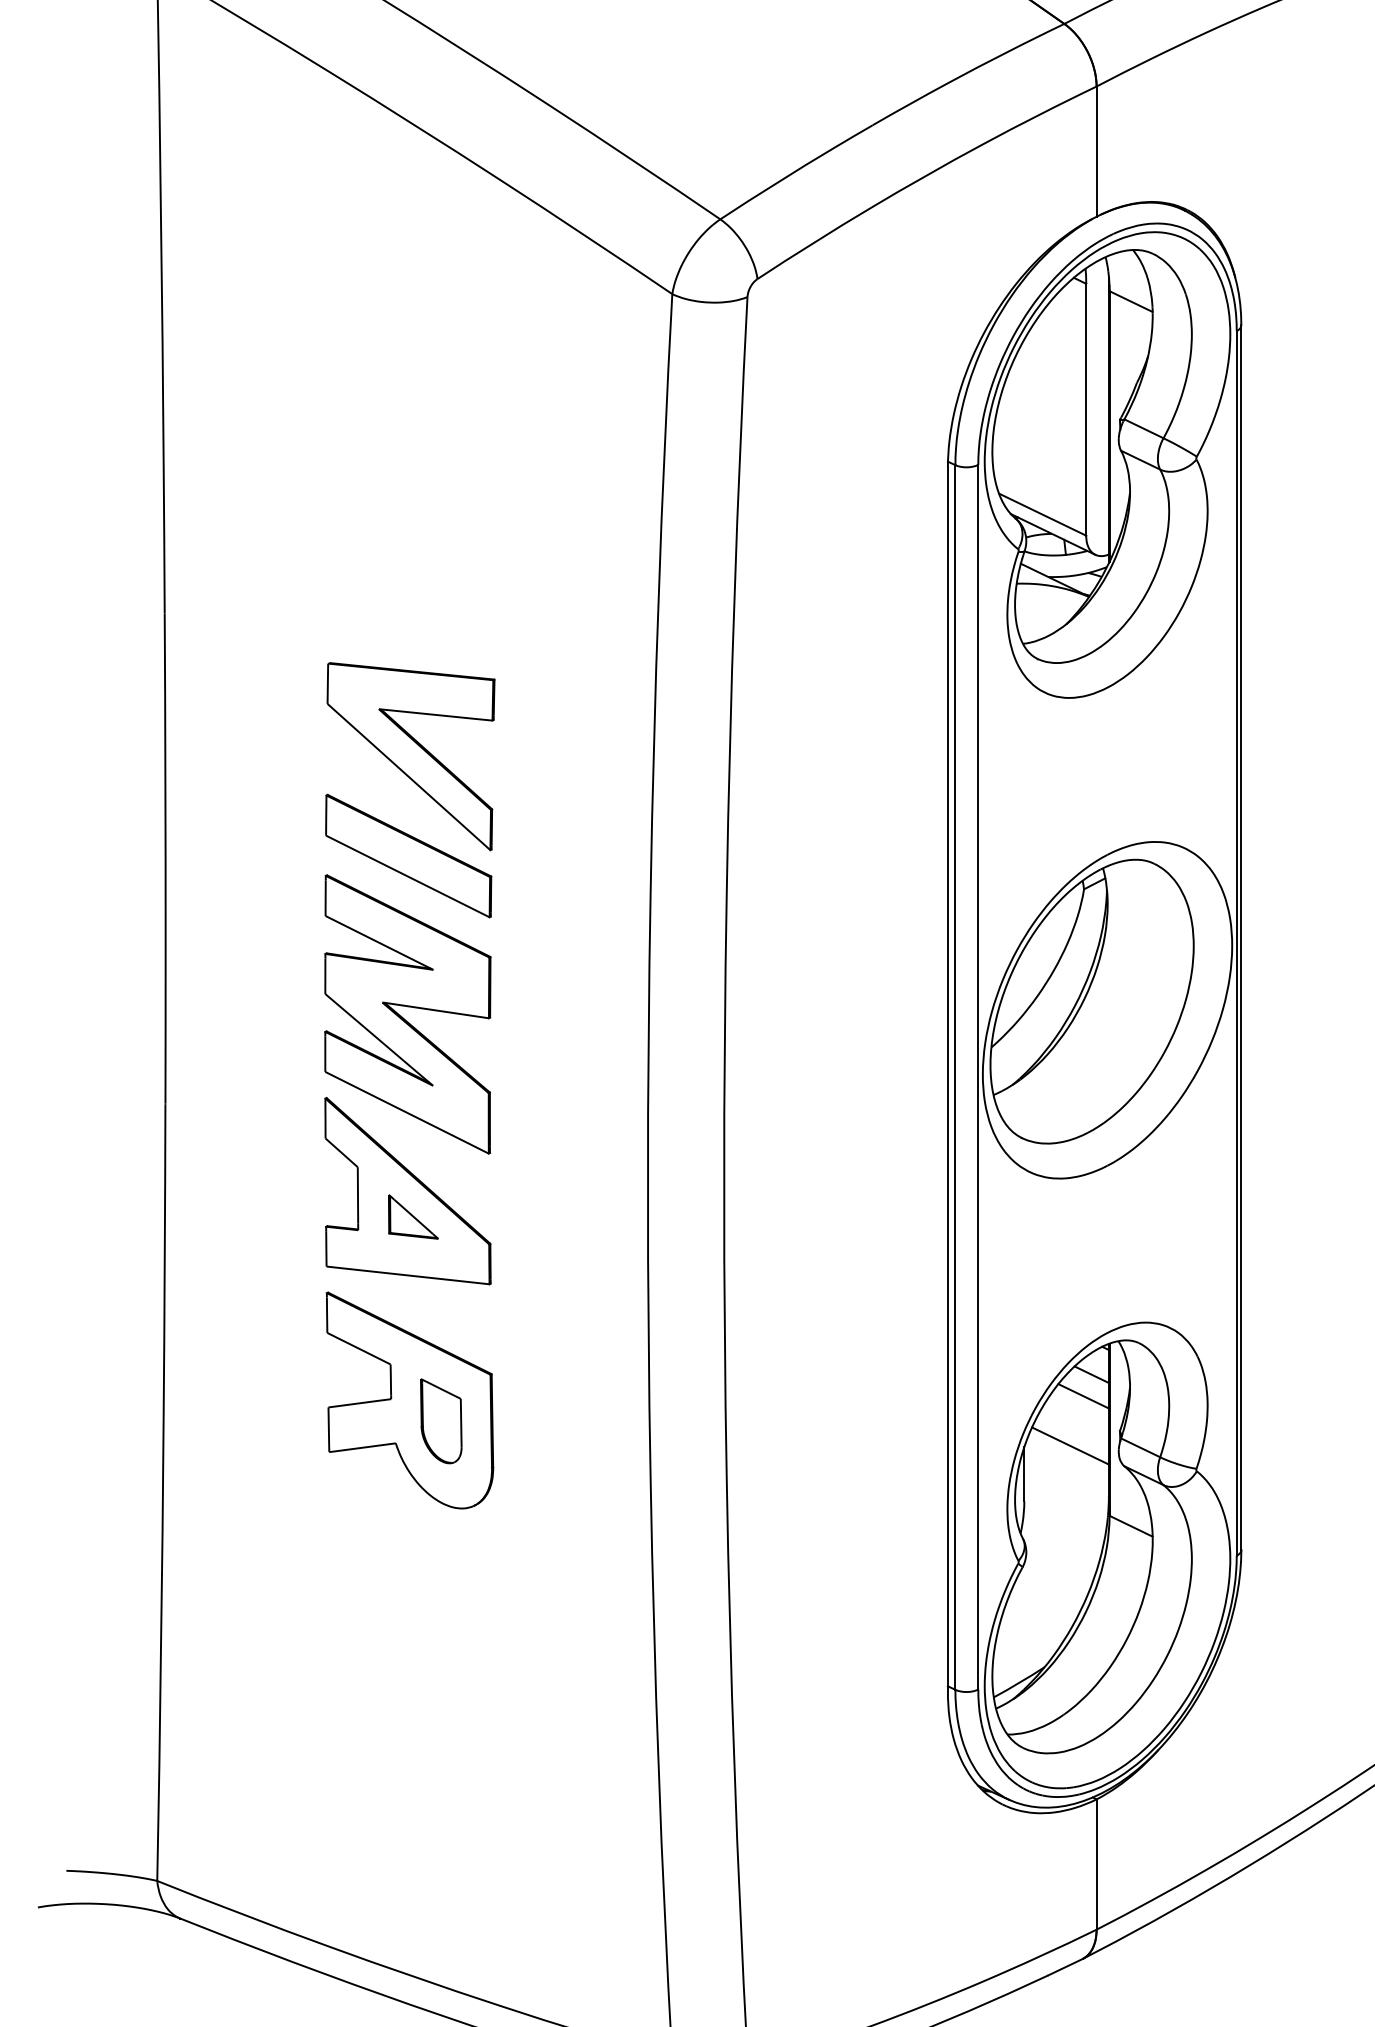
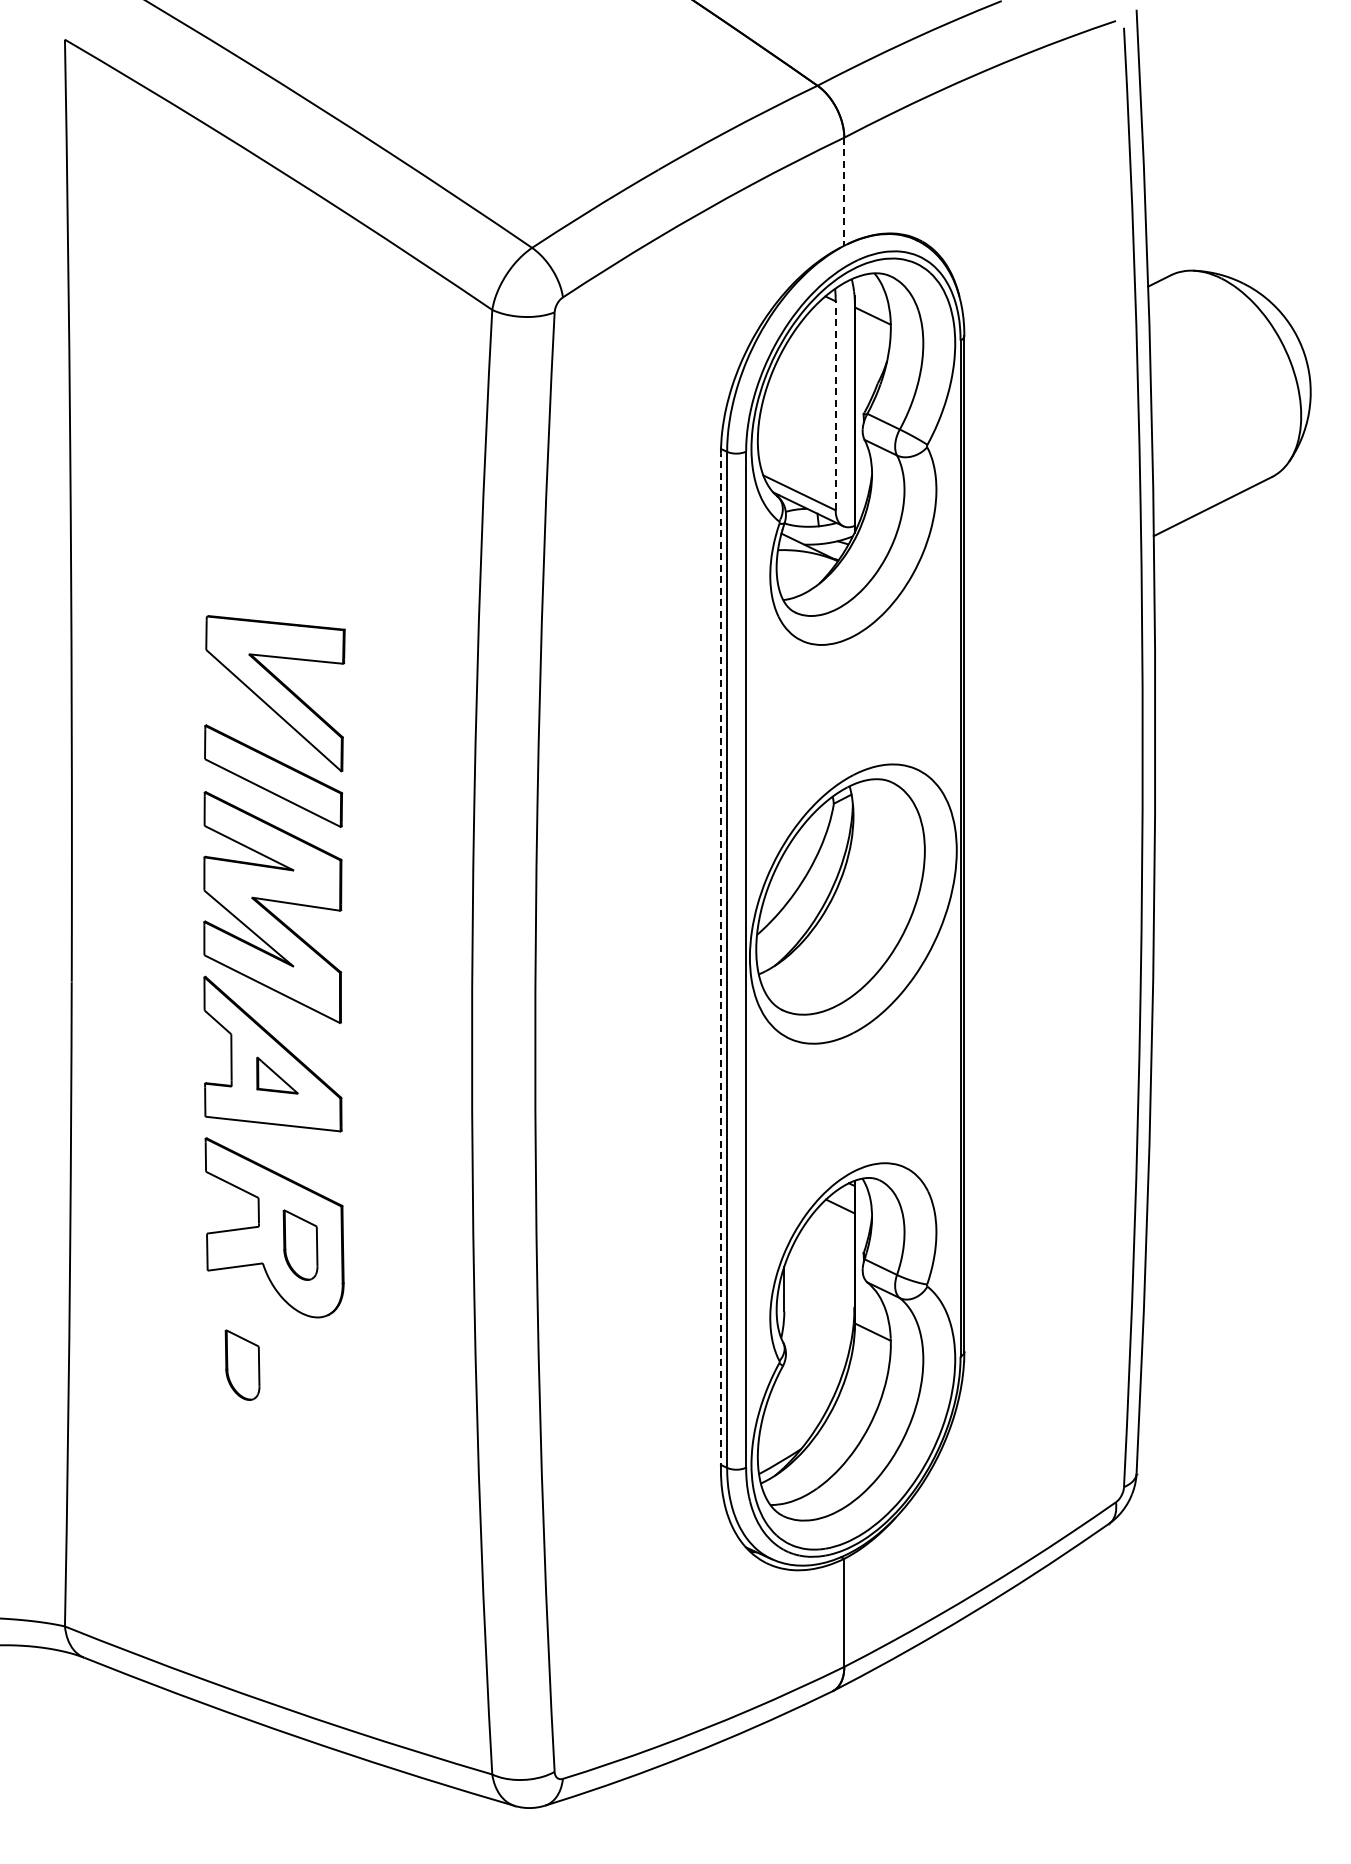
line: (1096, 152) -> (844, 192), solid -> dashed
line: (1085, 409) -> (835, 405), solid -> dashed
line: (947, 1079) -> (720, 961), solid -> dashed
line: (1083, 1396) -> (833, 1224), removed
line: (1070, 1445) -> (822, 1265), removed
part: (371, 1565) -> (242, 1364), added

